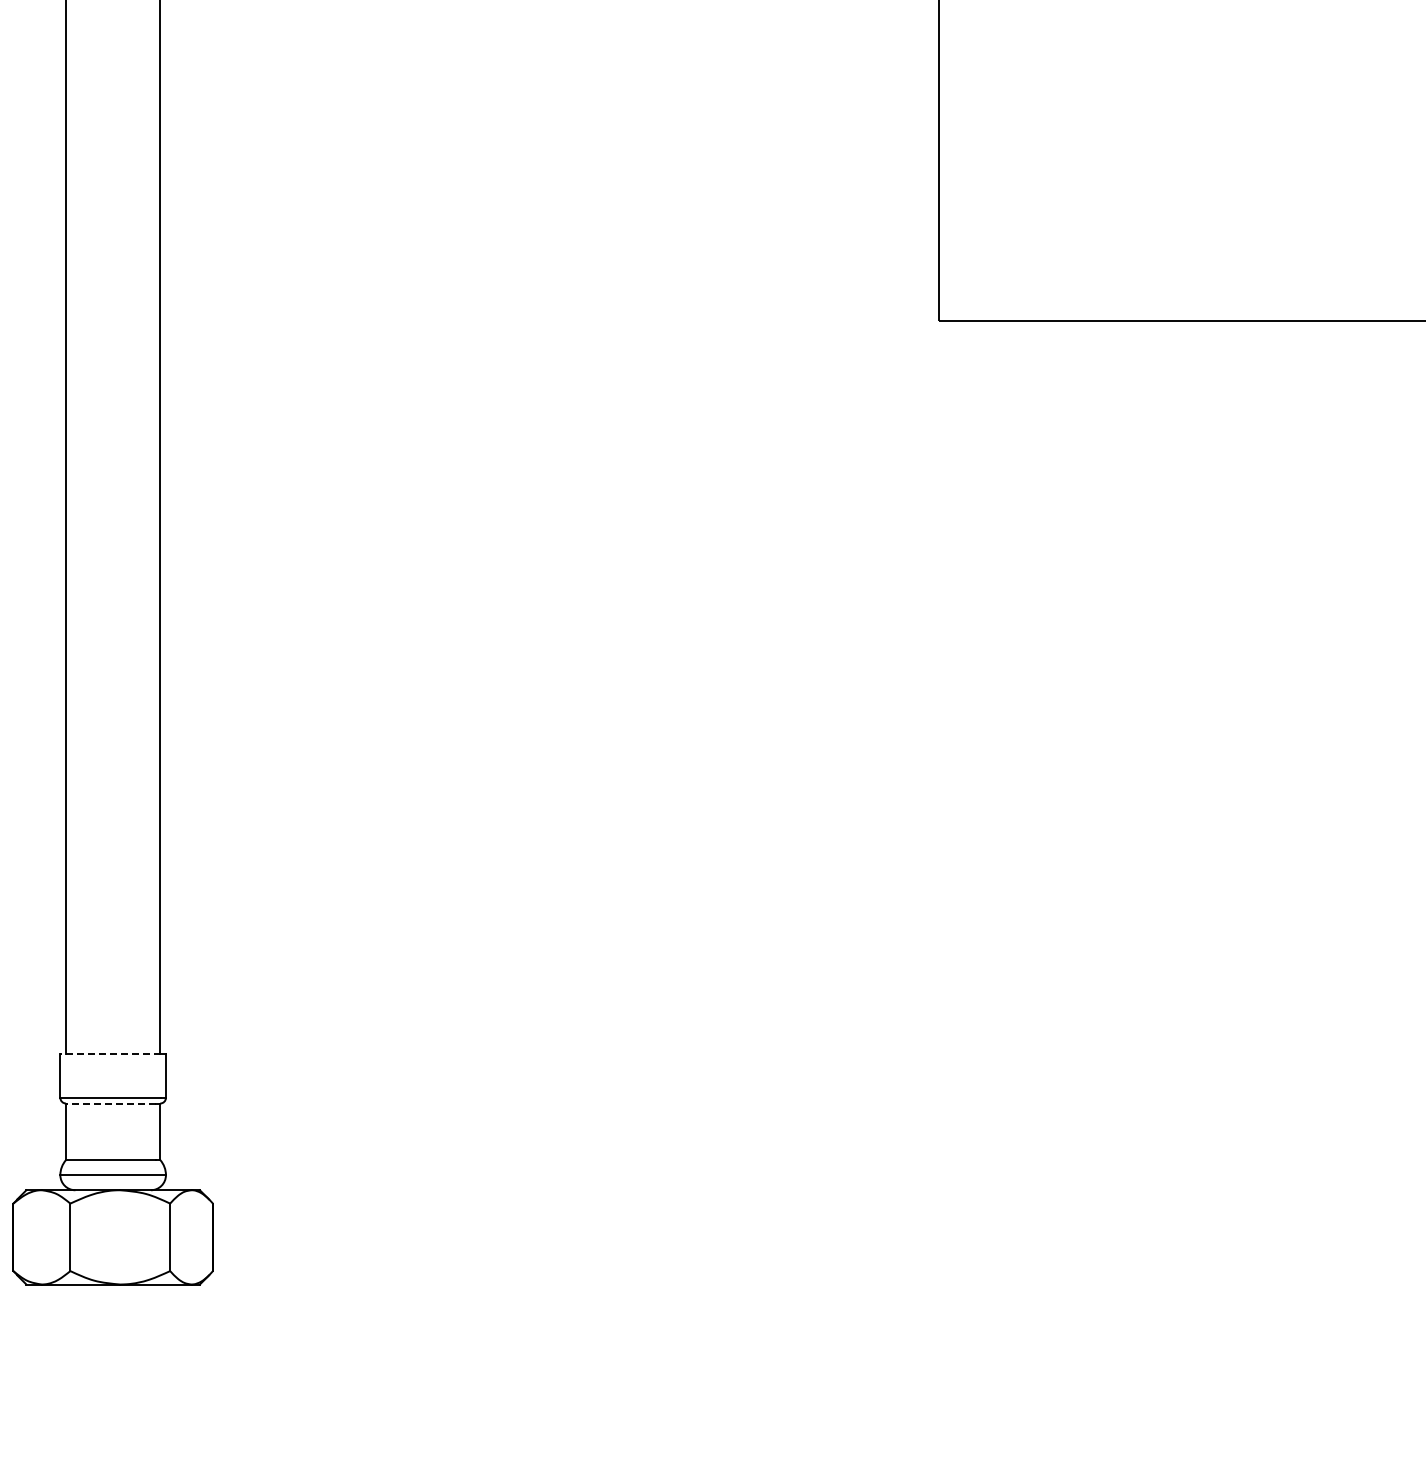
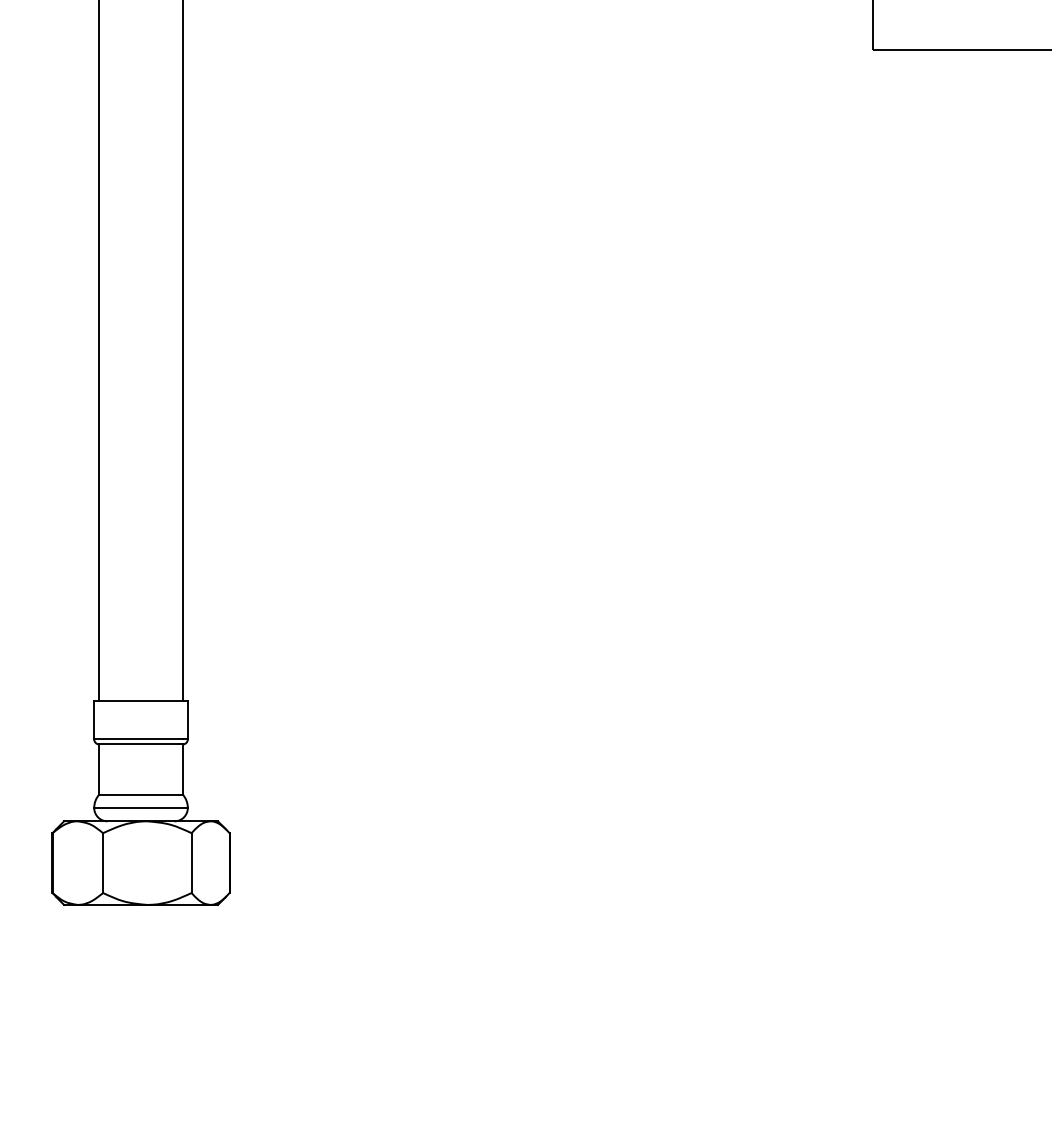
line: (110, 1054) -> (138, 700), dashed -> solid
line: (110, 1103) -> (138, 744), dashed -> solid

